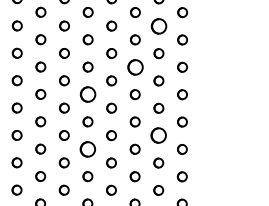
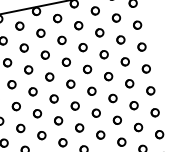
part: (158, 25) -> (115, 17), size x0.62
part: (134, 66) -> (103, 54), size x0.62
part: (87, 94) -> (70, 84), size x0.62
part: (158, 135) -> (133, 105), size x0.62
part: (87, 148) -> (79, 127), size x0.62

